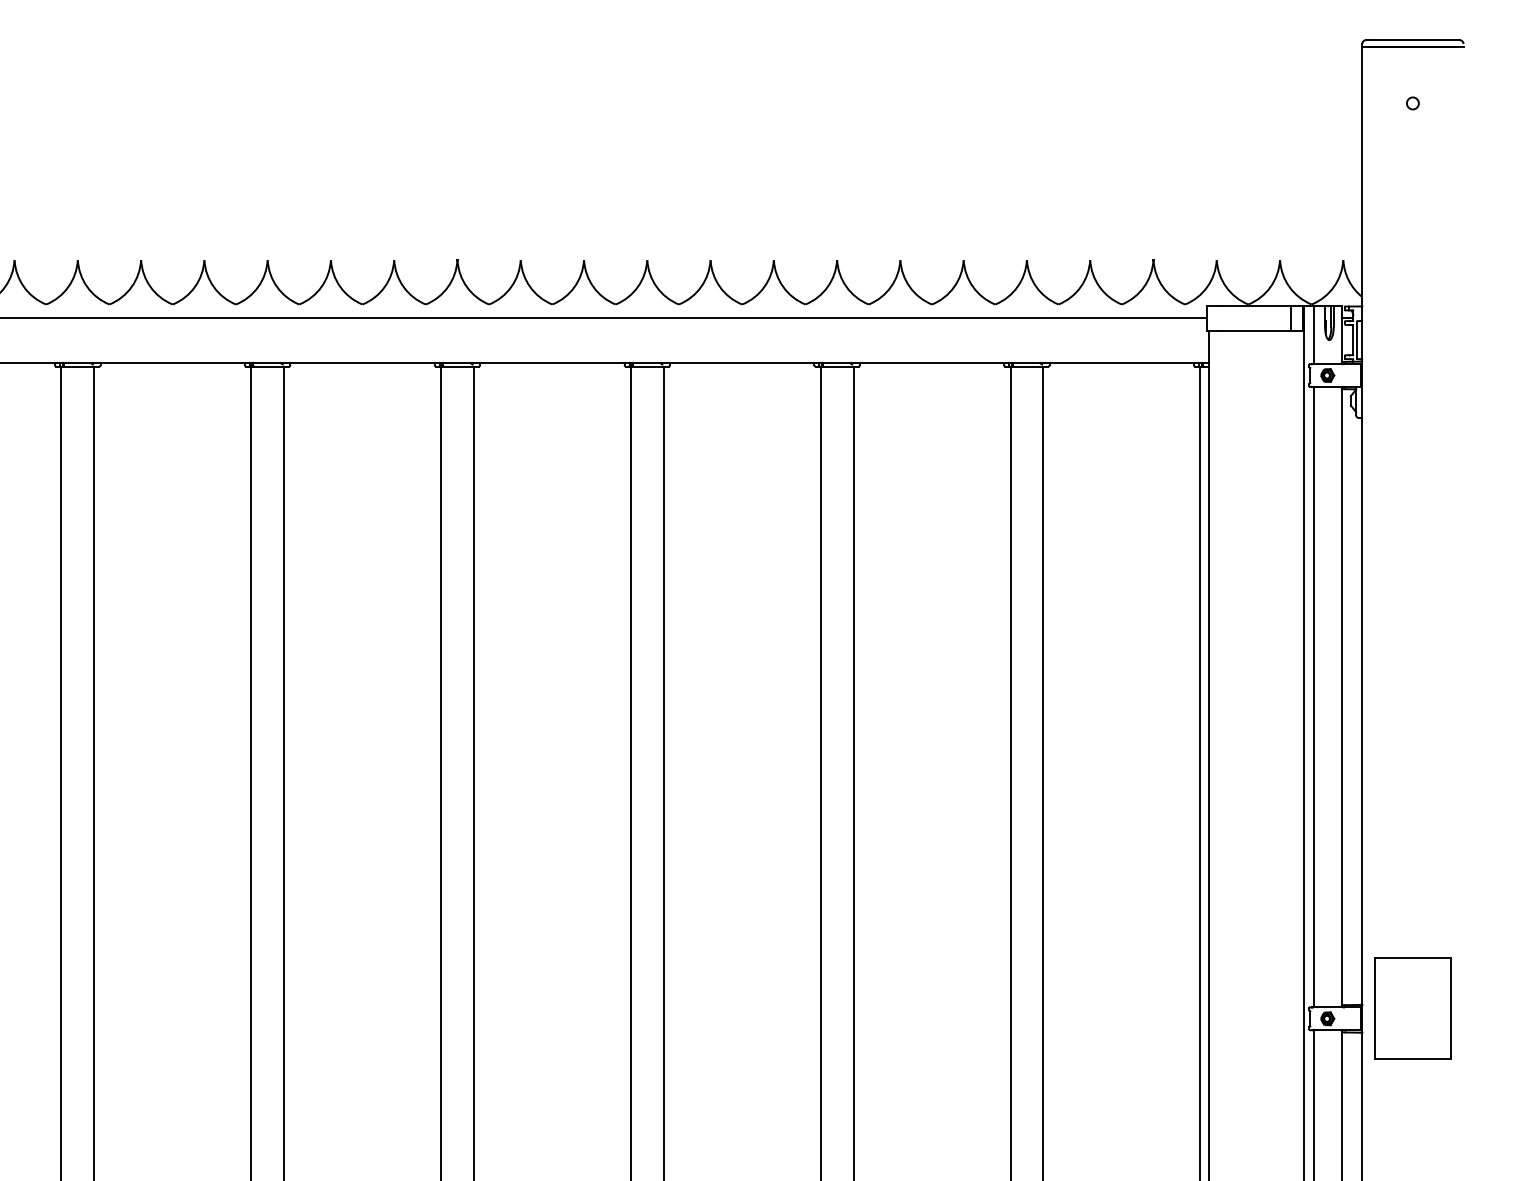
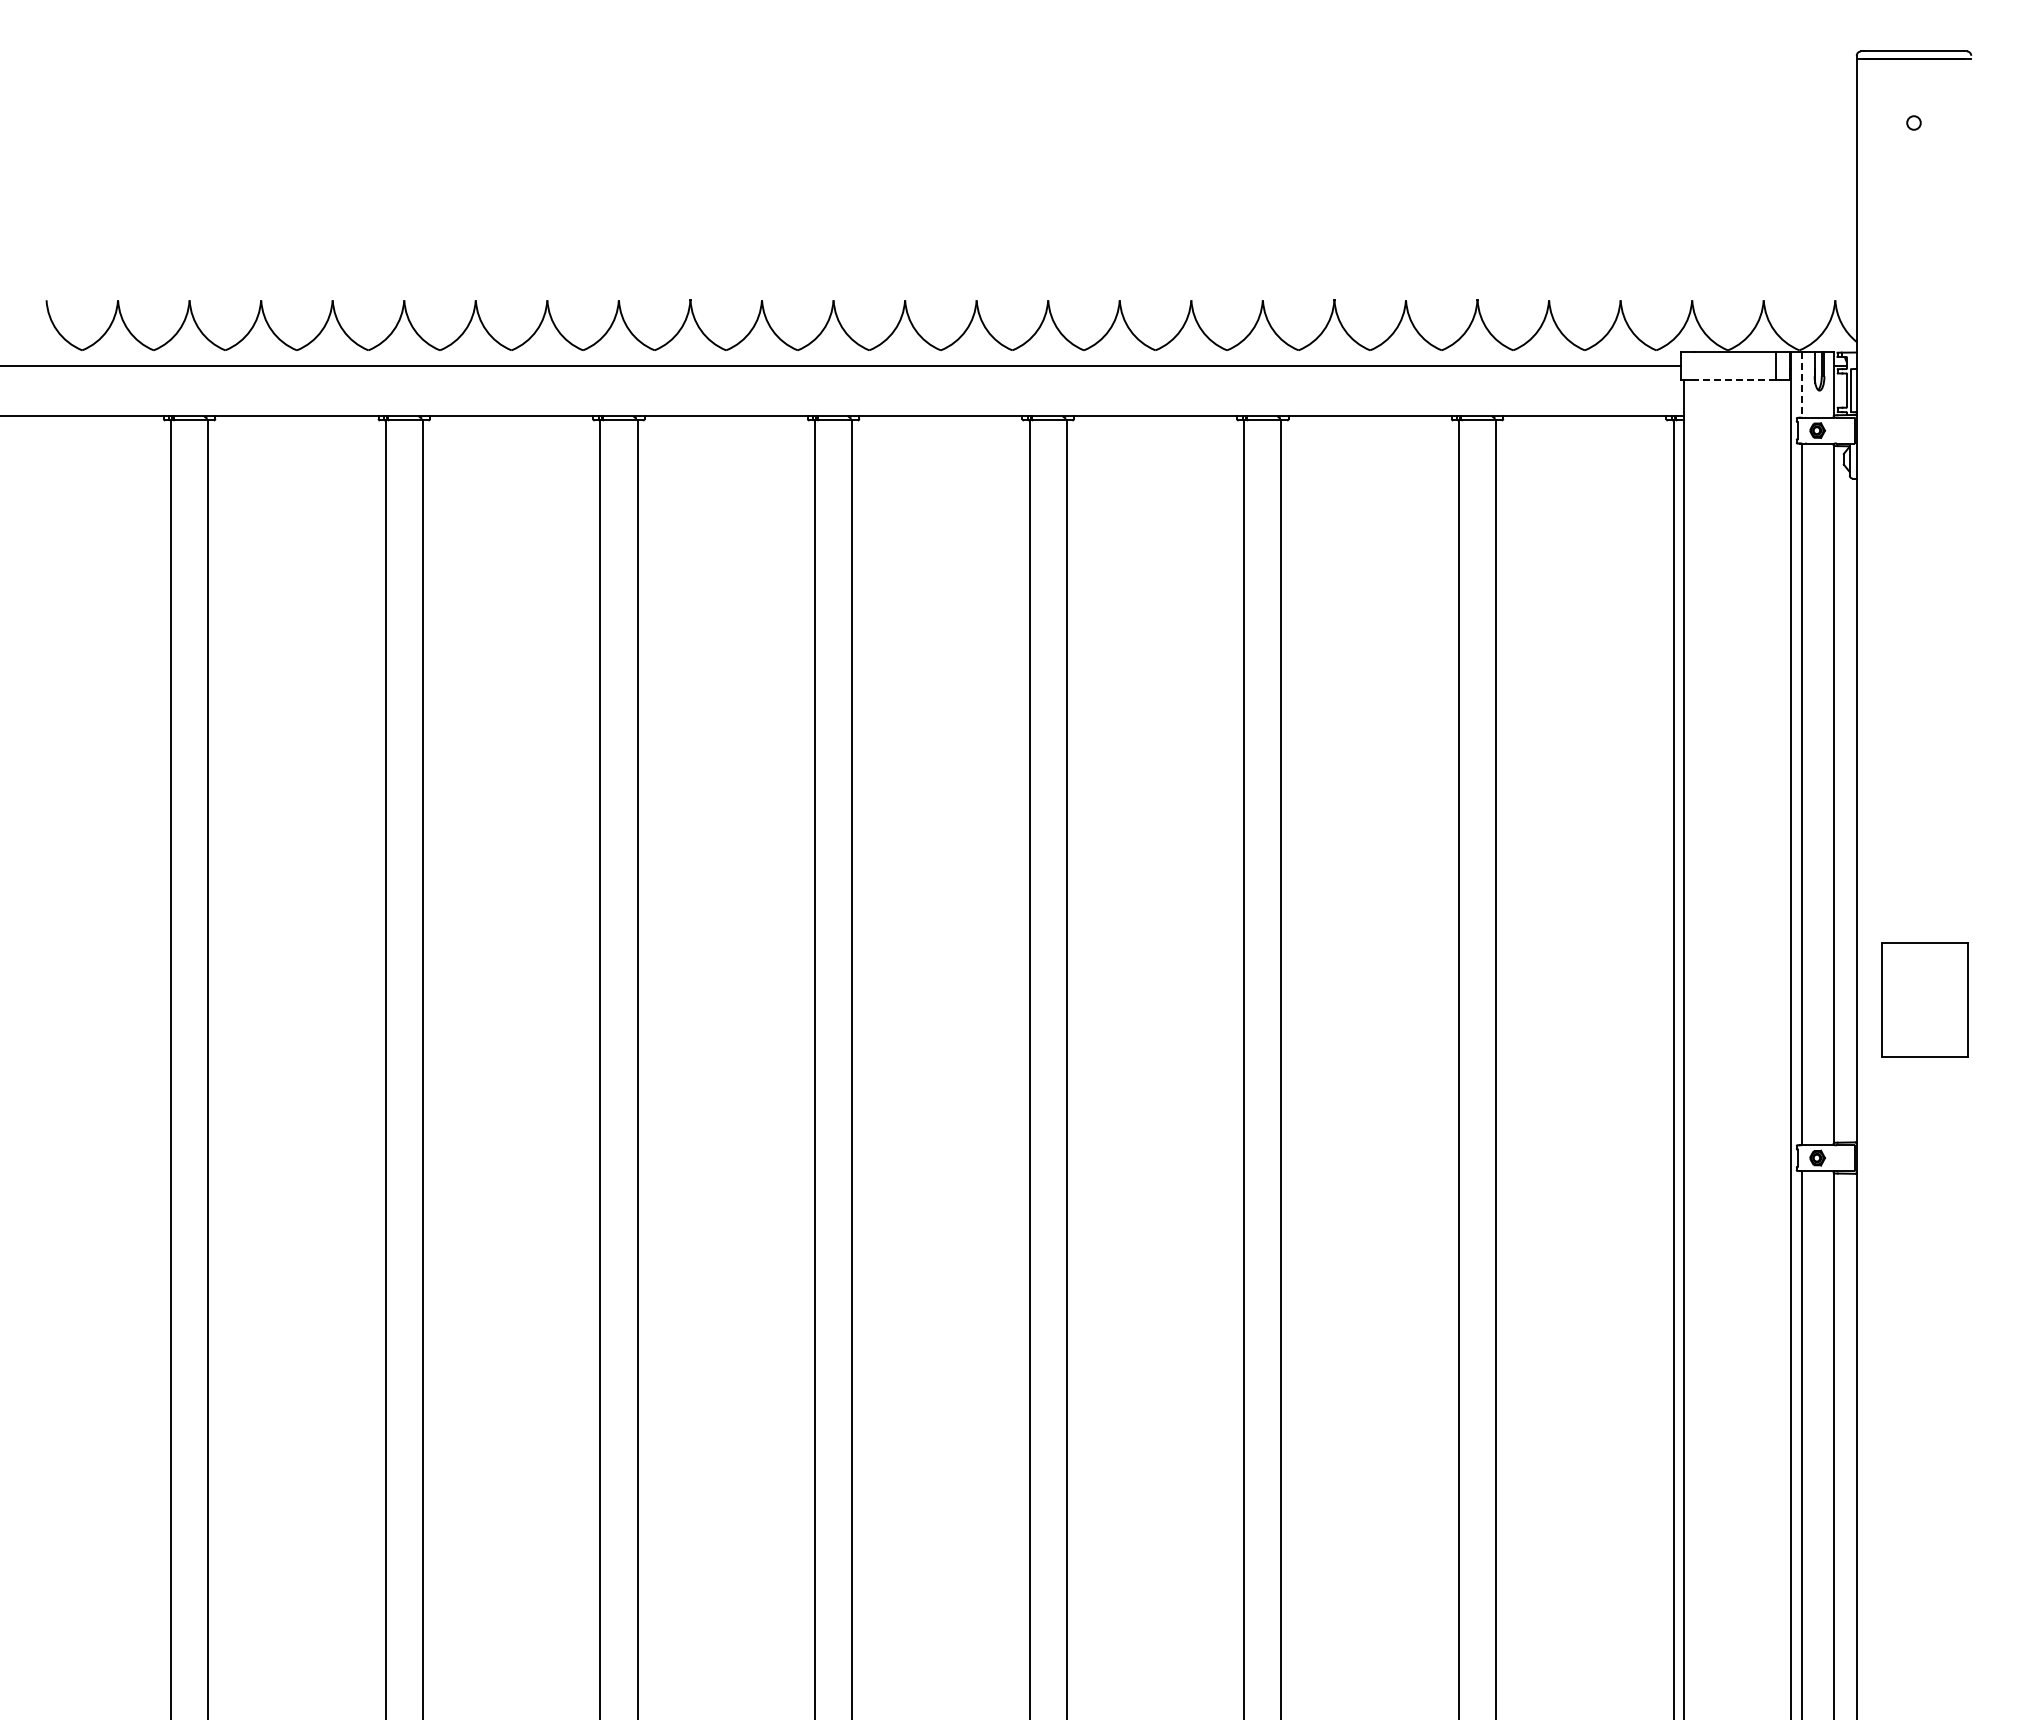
line: (1255, 331) -> (1735, 380), solid -> dashed
line: (1314, 334) -> (1802, 384), solid -> dashed
part: (1412, 1007) -> (1924, 999), moved

